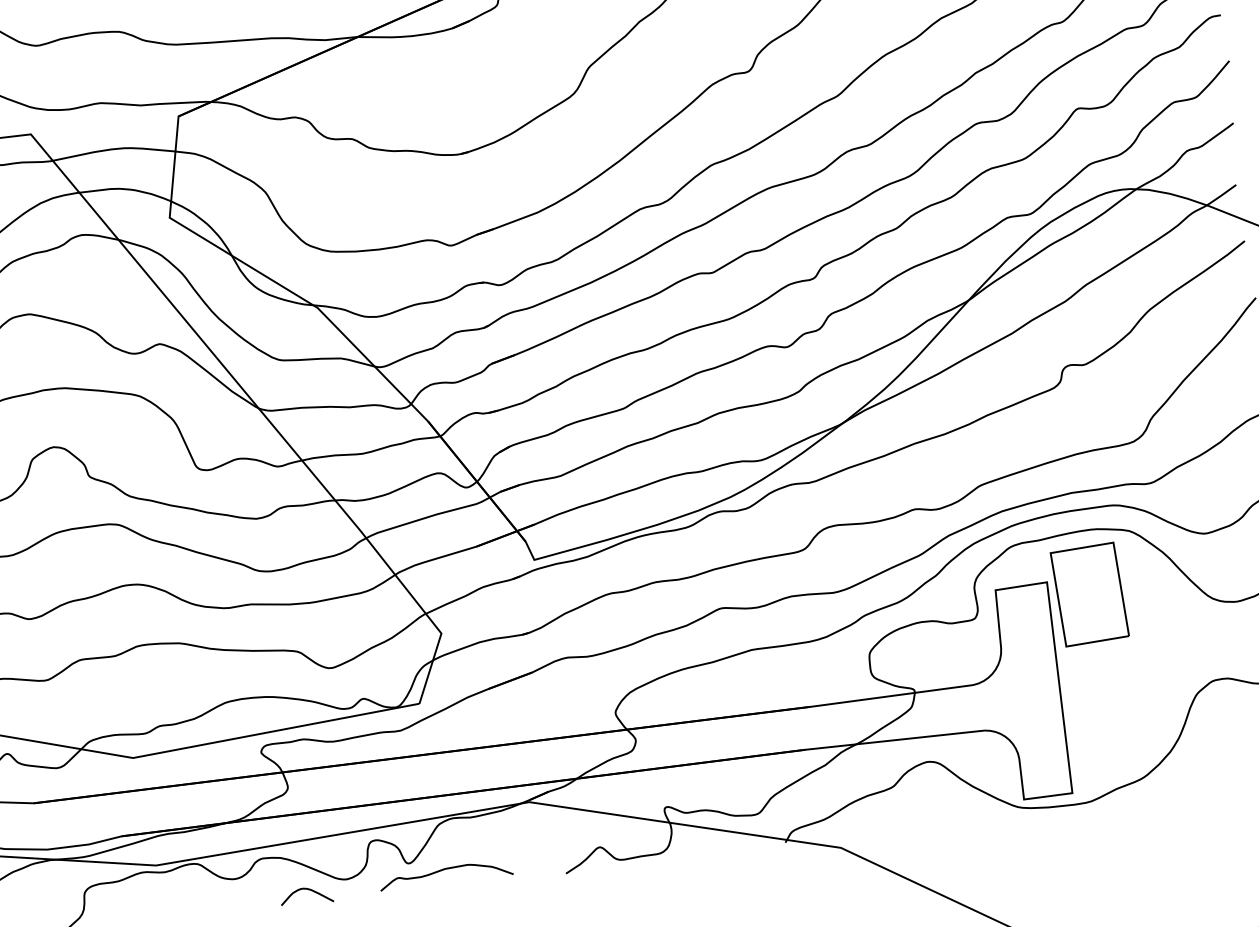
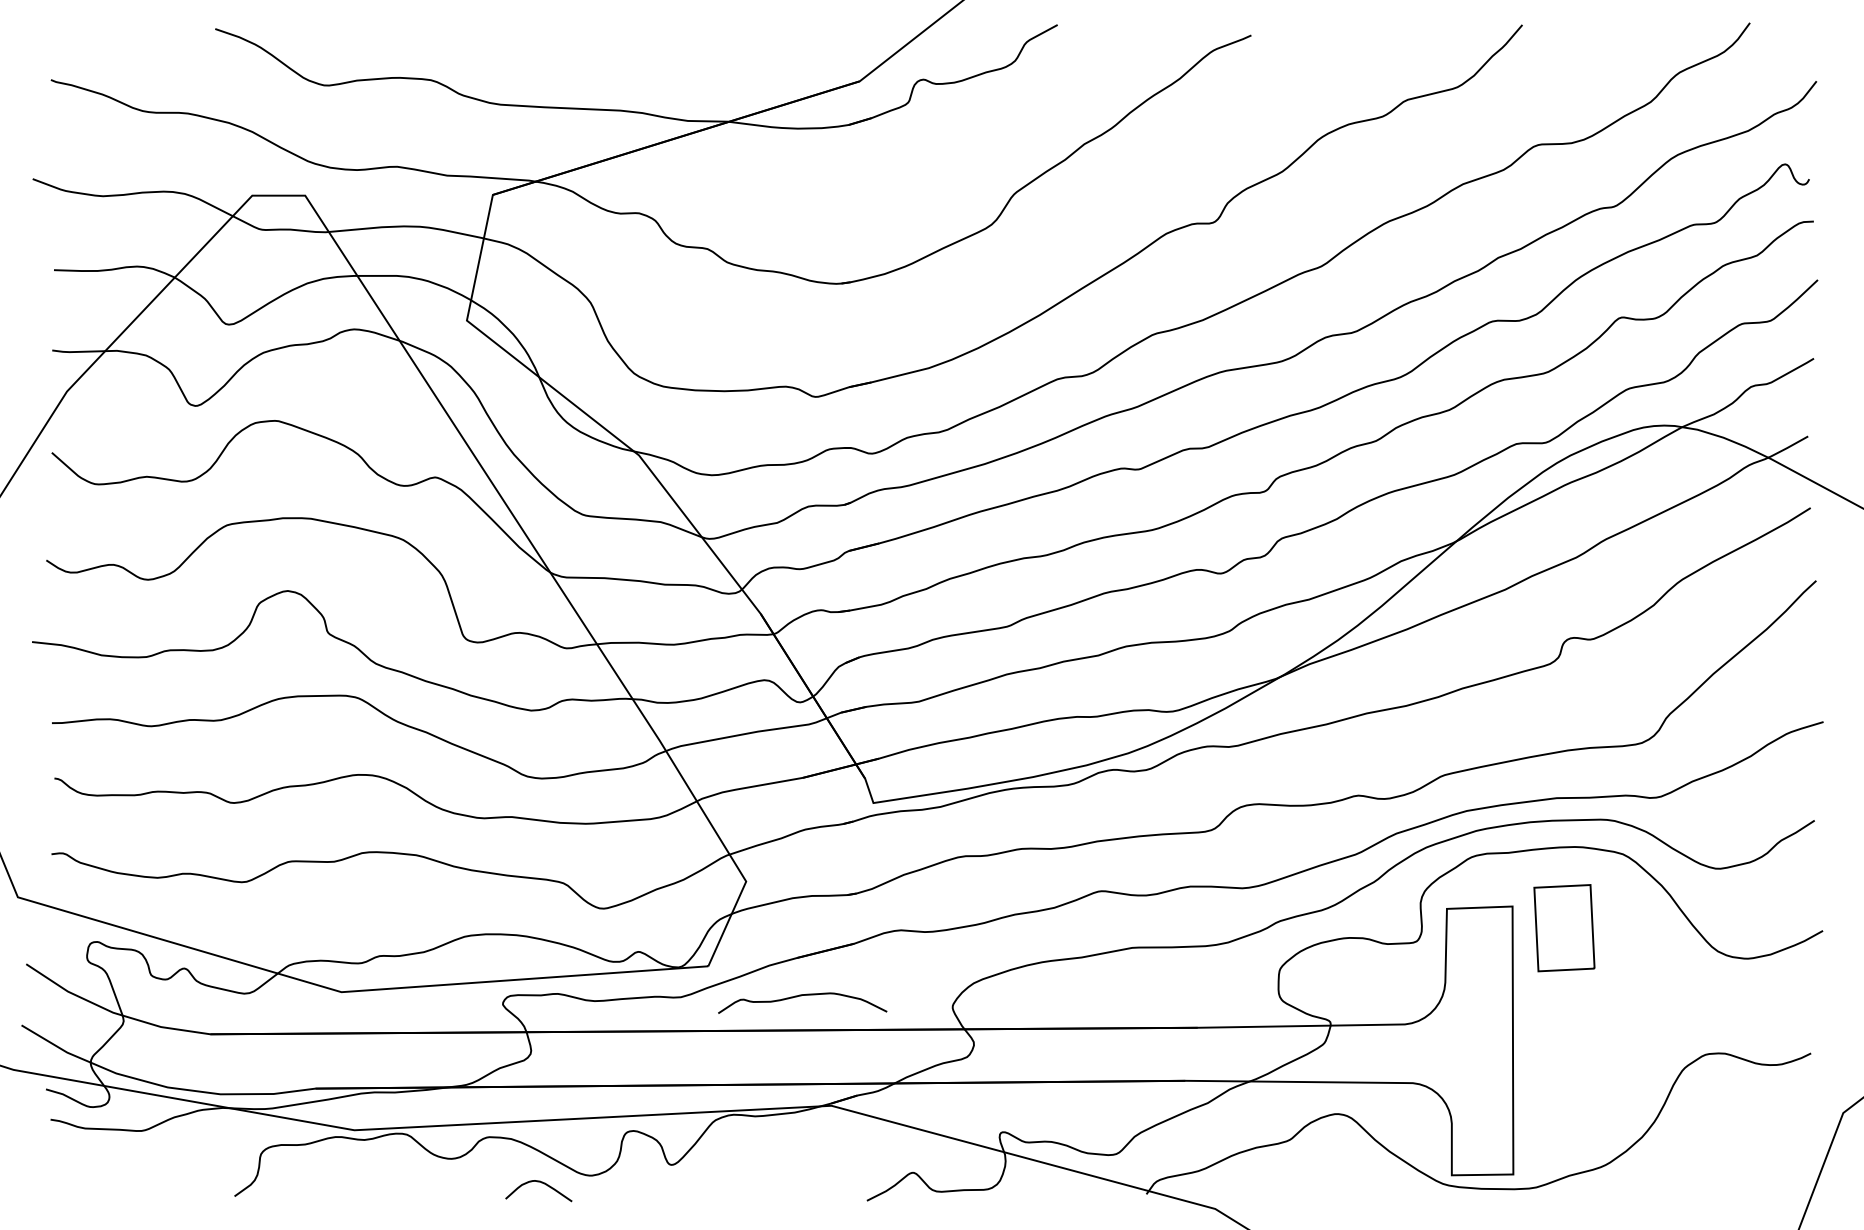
part: (1089, 594) -> (1564, 927), size x0.7
curve: (444, 870) -> (801, 996), moved

